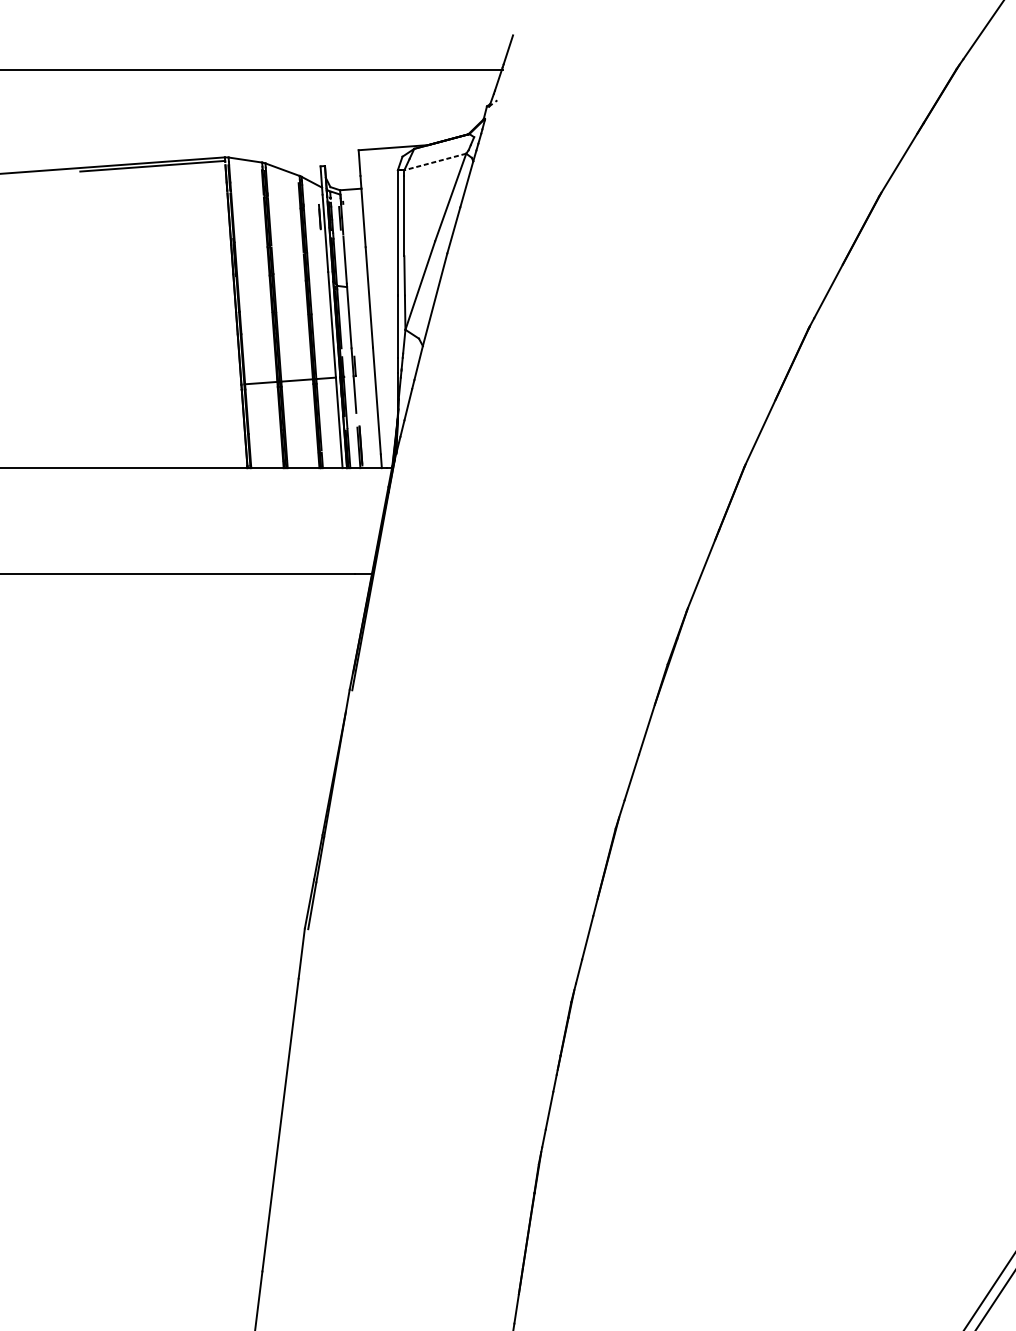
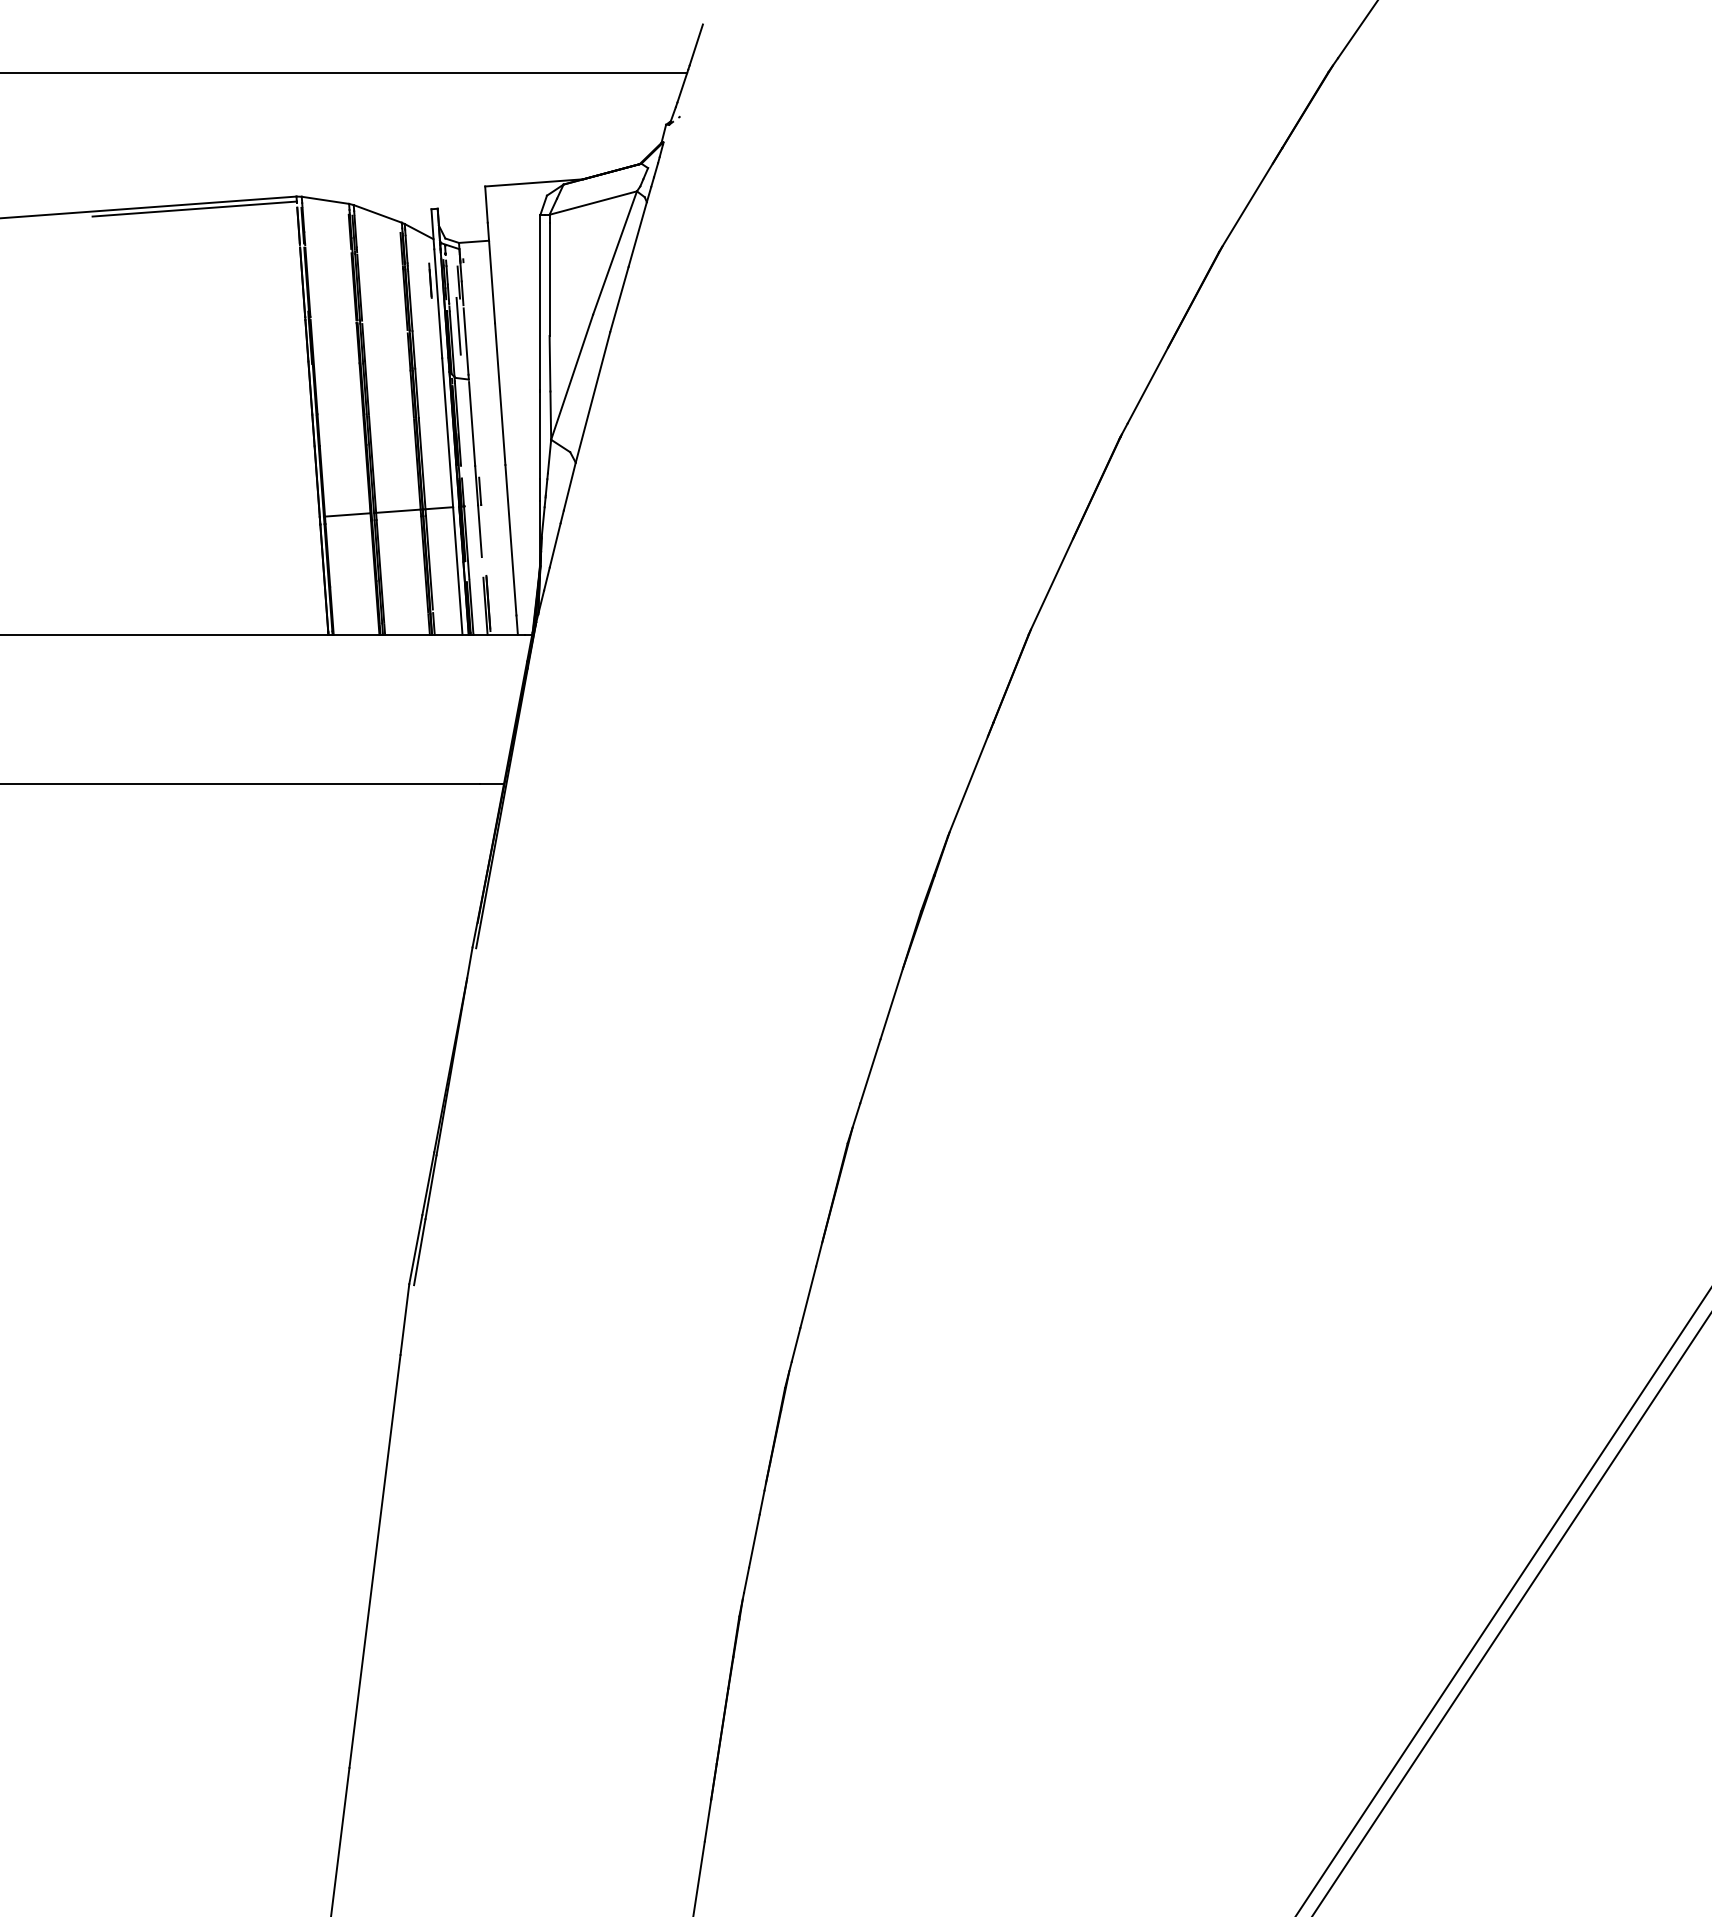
line: (434, 162) -> (592, 203), dashed -> solid
line: (339, 248) -> (458, 325), added

